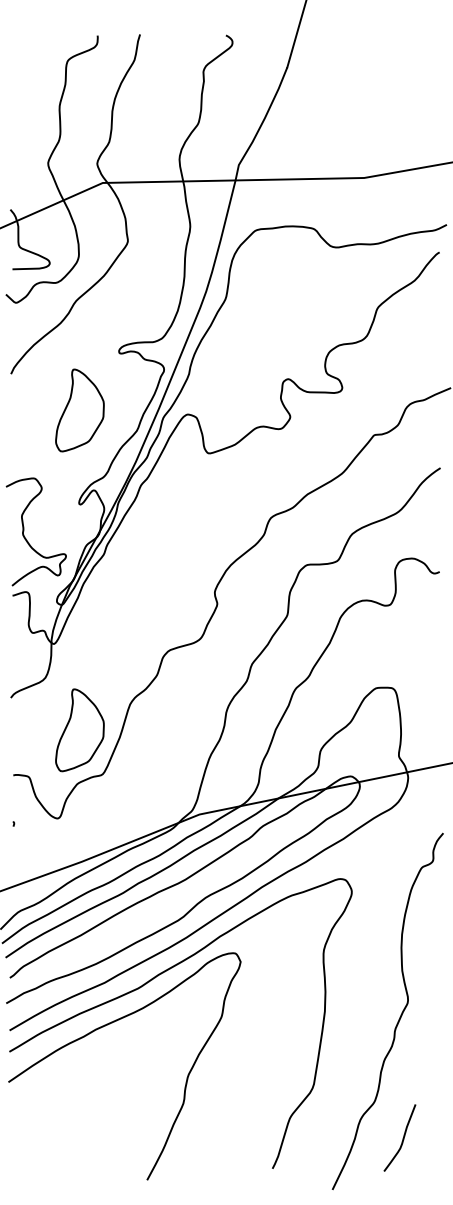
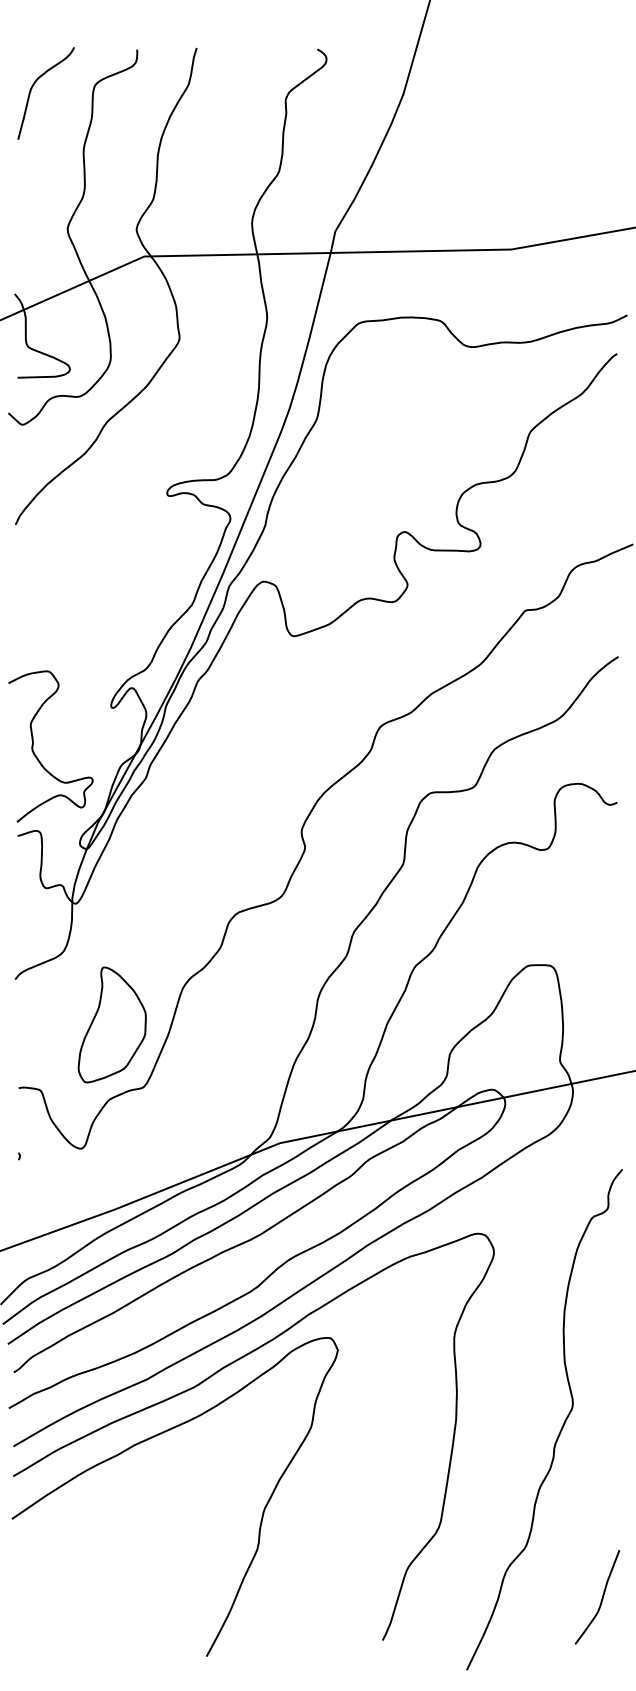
curve: (23, 61) -> (33, 86), added
part: (79, 410) -> (111, 575), removed
curve: (402, 1138) -> (601, 1597), moved

